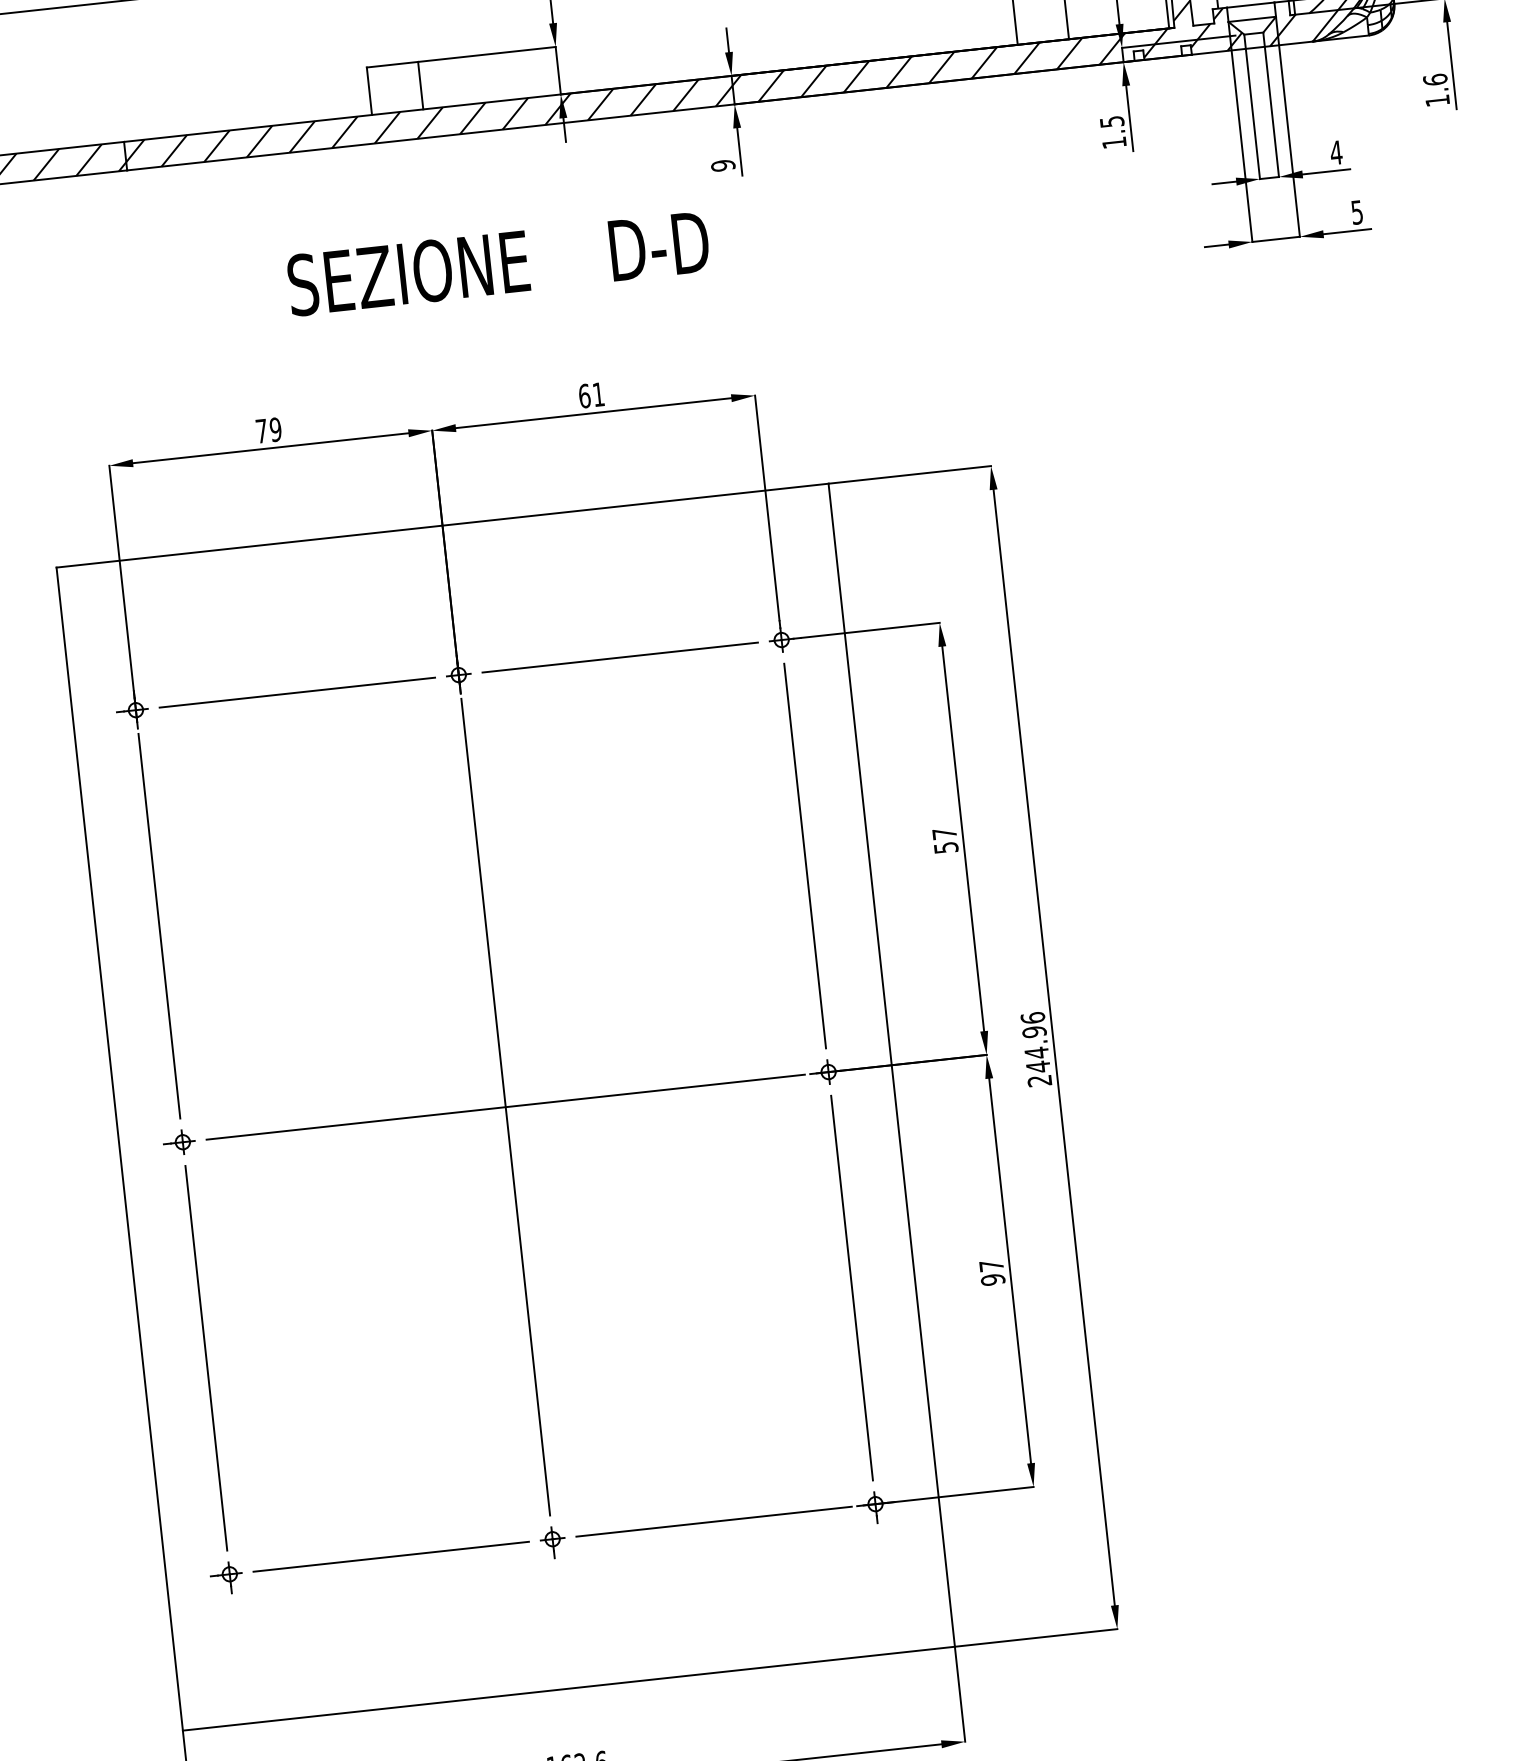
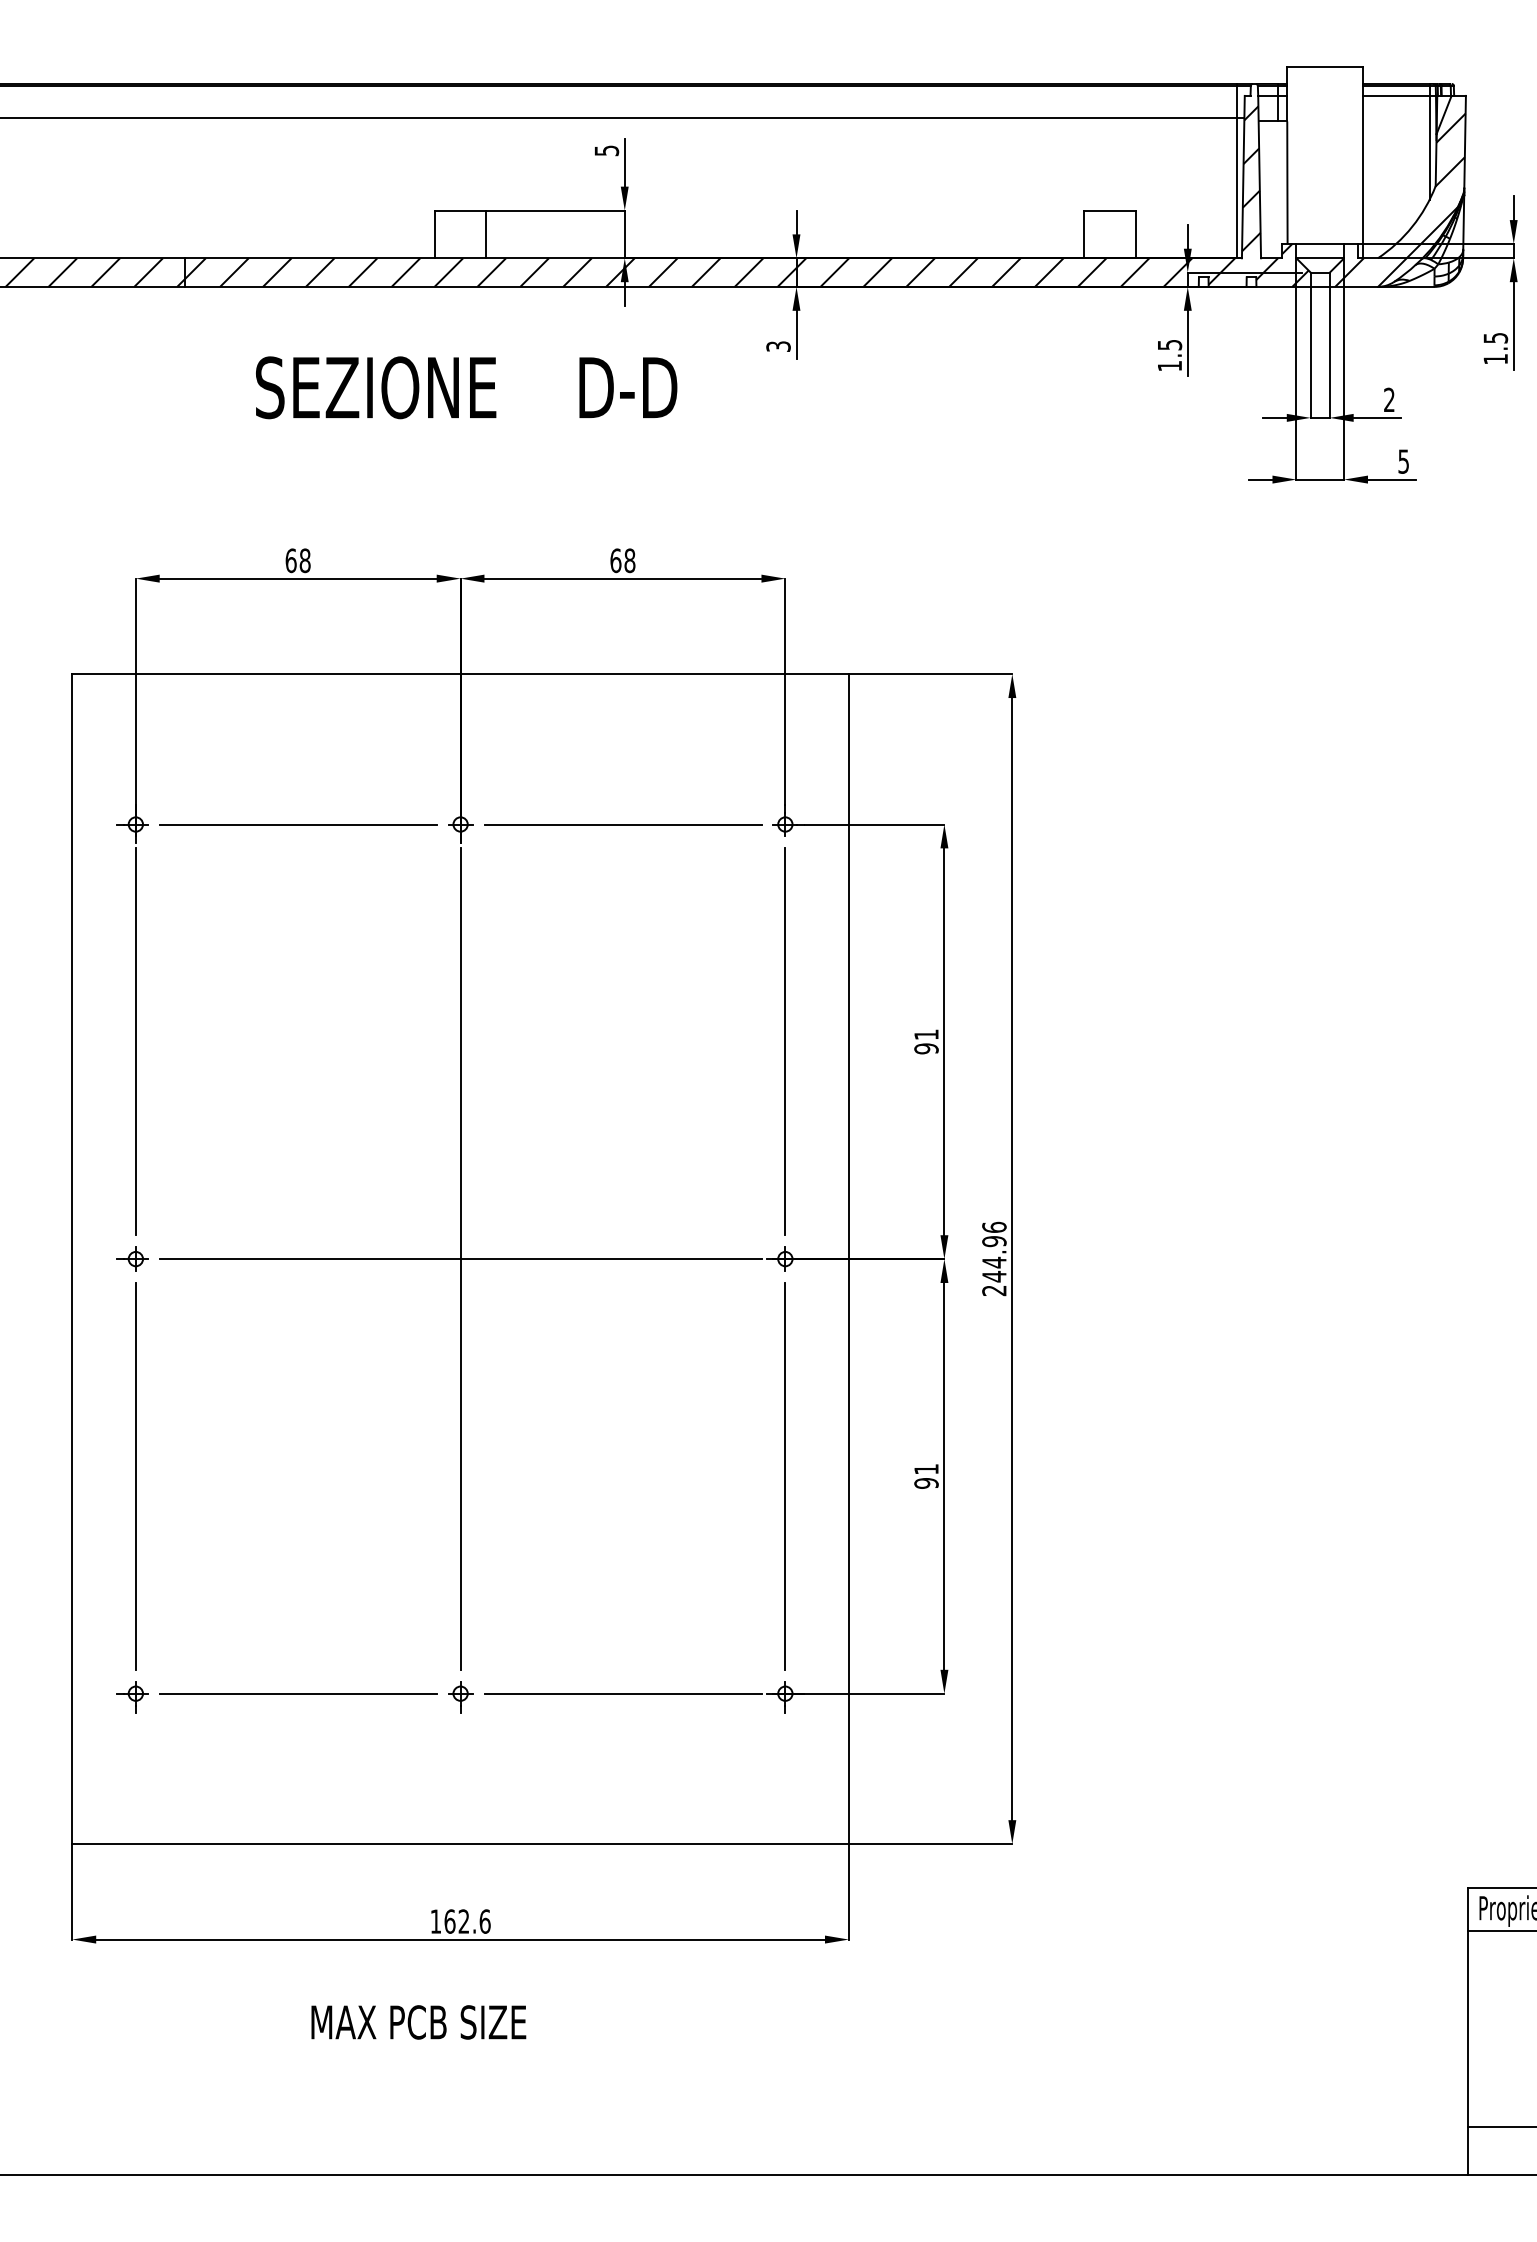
text: (1435, 79) -> (1495, 337), 1.6 -> 1.5
text: (1336, 152) -> (1389, 399), 4 -> 2
text: (723, 165) -> (778, 346), 9 -> 3
text: (498, 263) -> (466, 387), moved
text: (598, 394) -> (629, 560), 61 -> 68
text: (268, 430) -> (297, 560), 79 -> 68
text: (945, 840) -> (926, 1041), 57 -> 91
text: (991, 1266) -> (926, 1469), 97 -> 91

